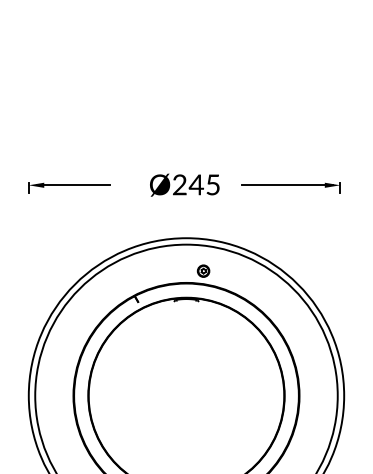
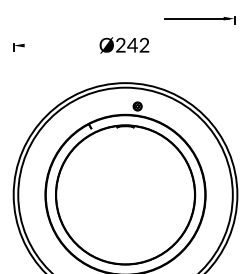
text: (212, 184) -> (143, 45), Ø245 -> Ø242
line: (73, 185) -> (45, 45), removed
part: (290, 187) -> (199, 20), moved

